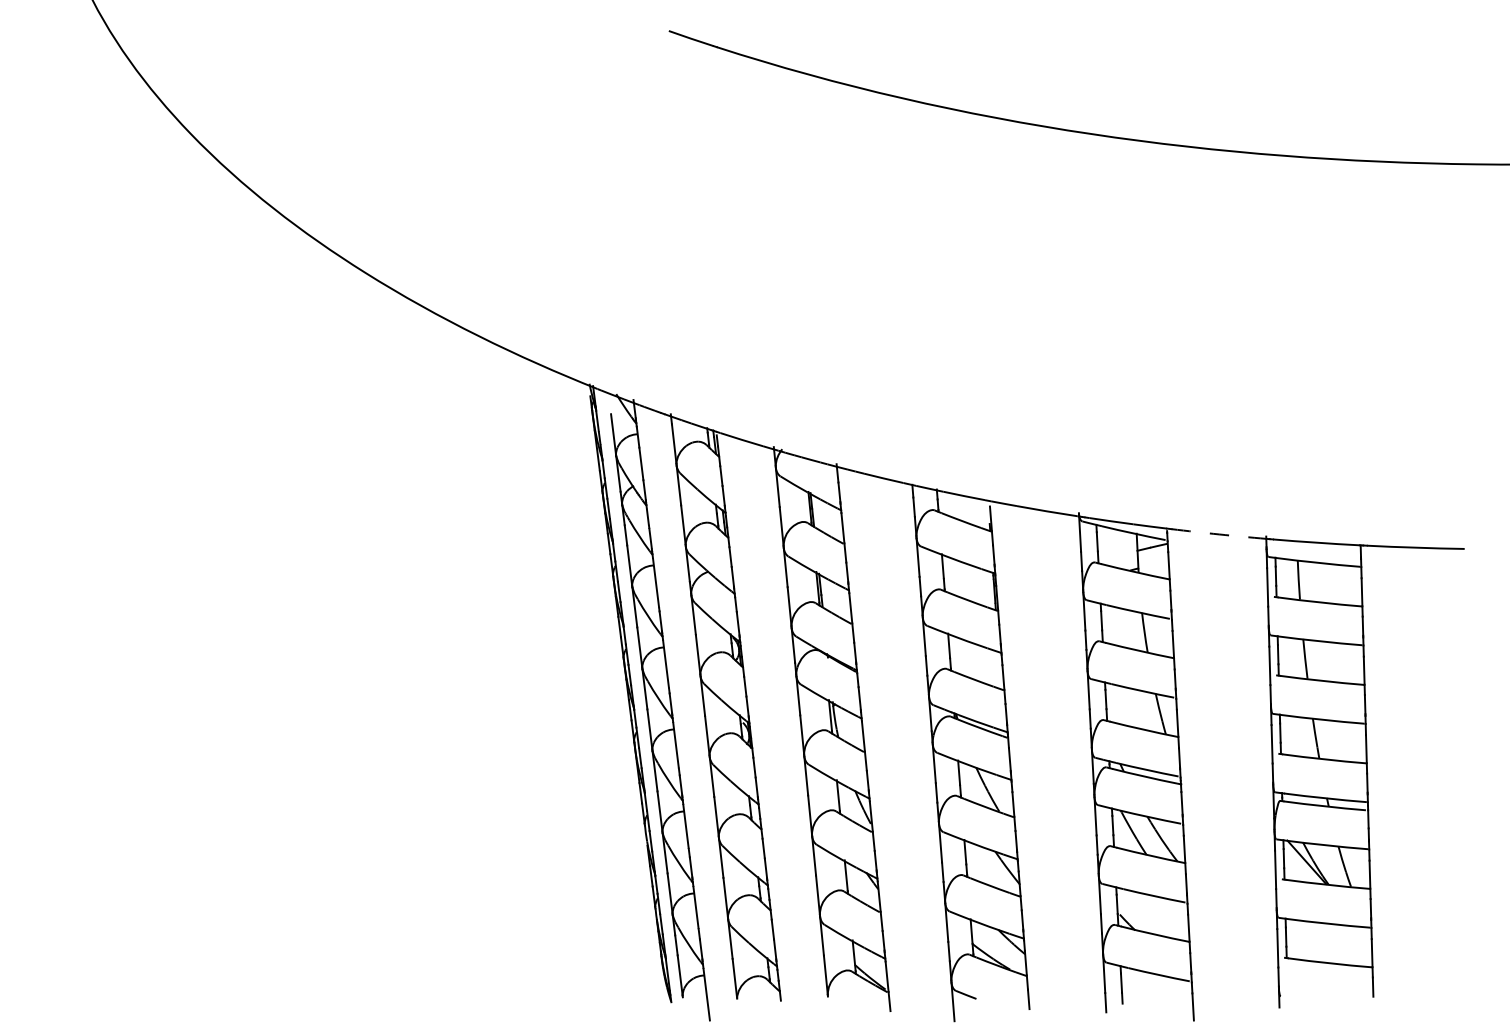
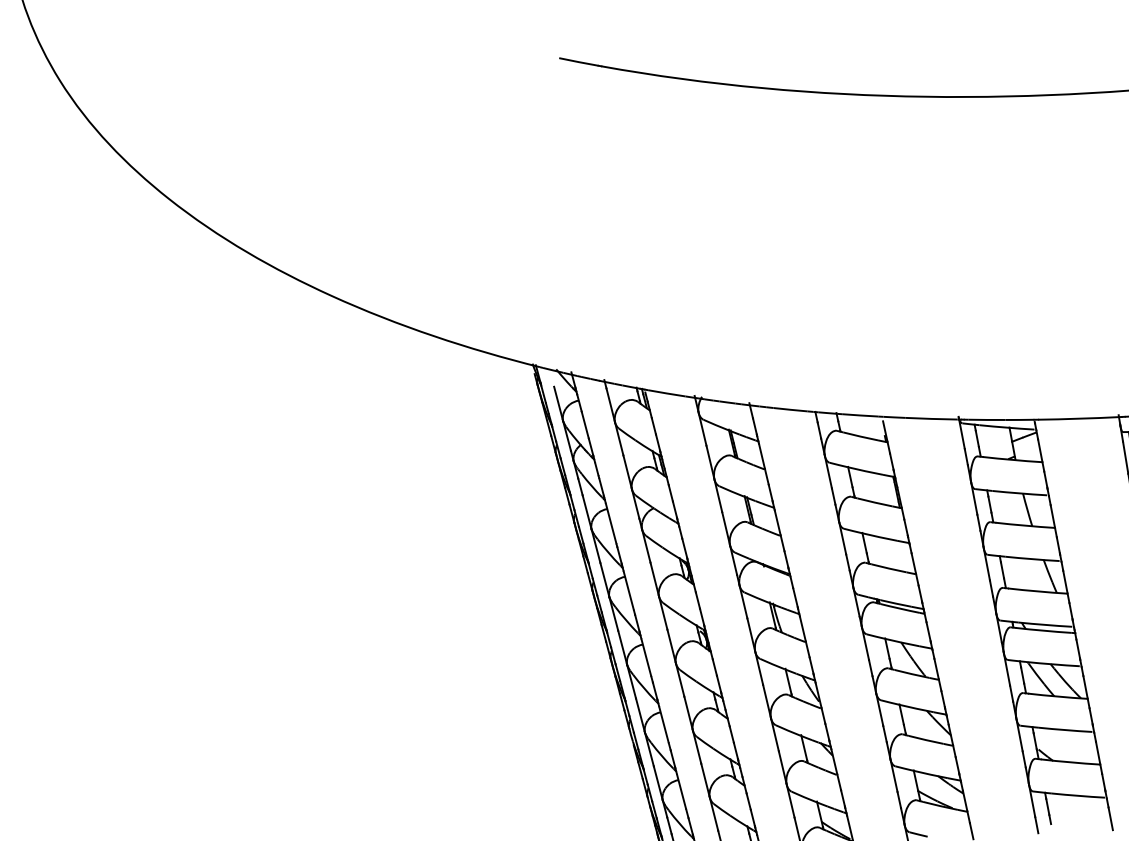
arc: (1219, 534) -> (1079, 418), dashed -> solid

